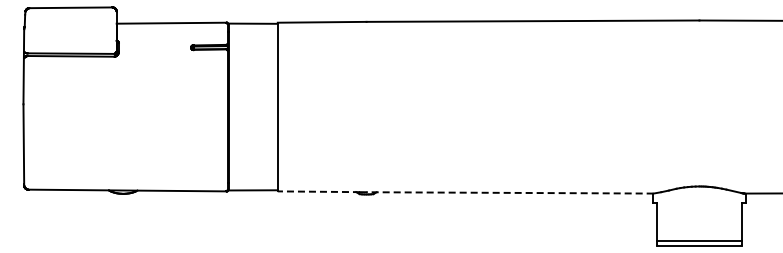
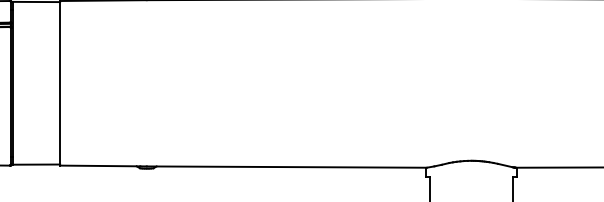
line: (318, 191) -> (99, 165), dashed -> solid
line: (510, 192) -> (287, 166), dashed -> solid

